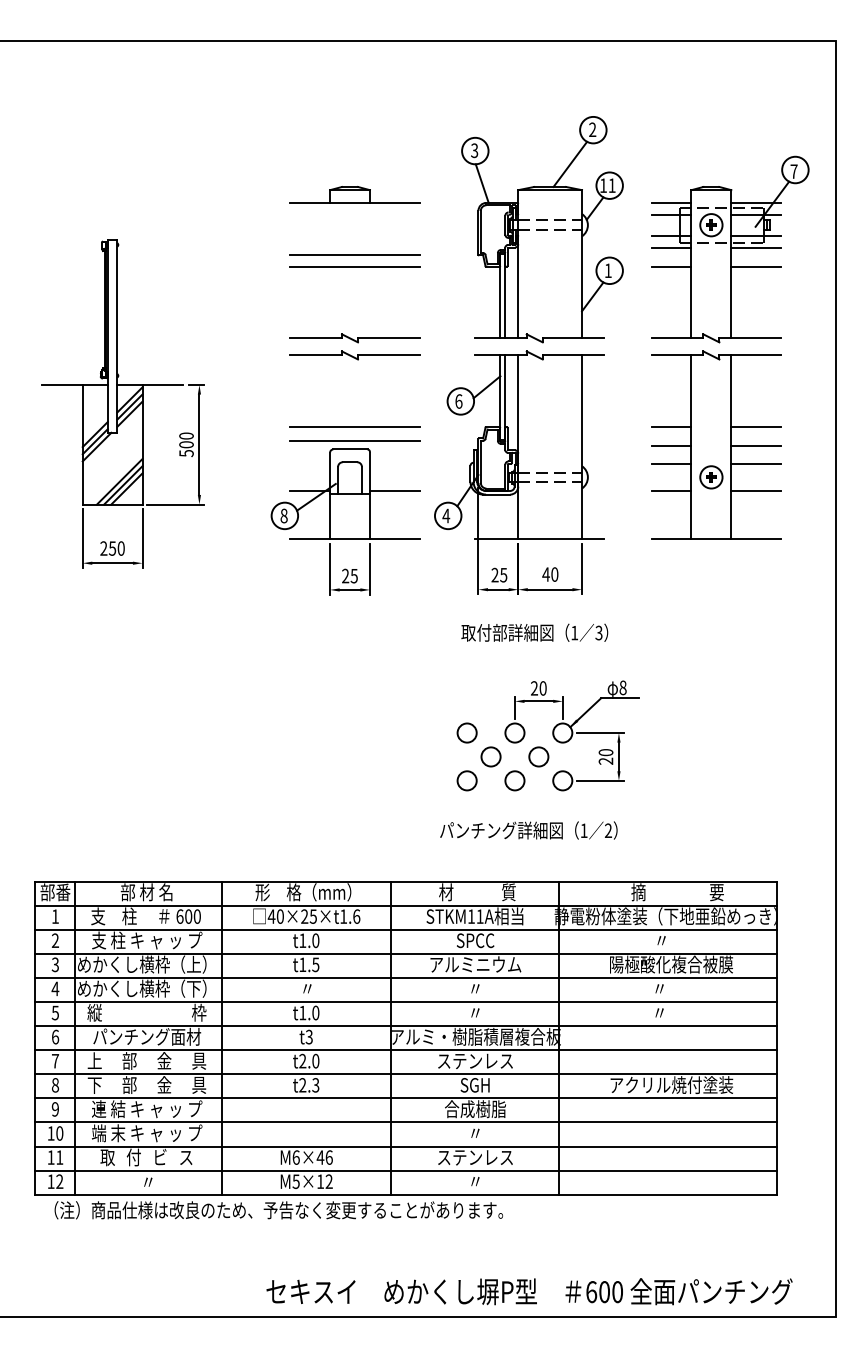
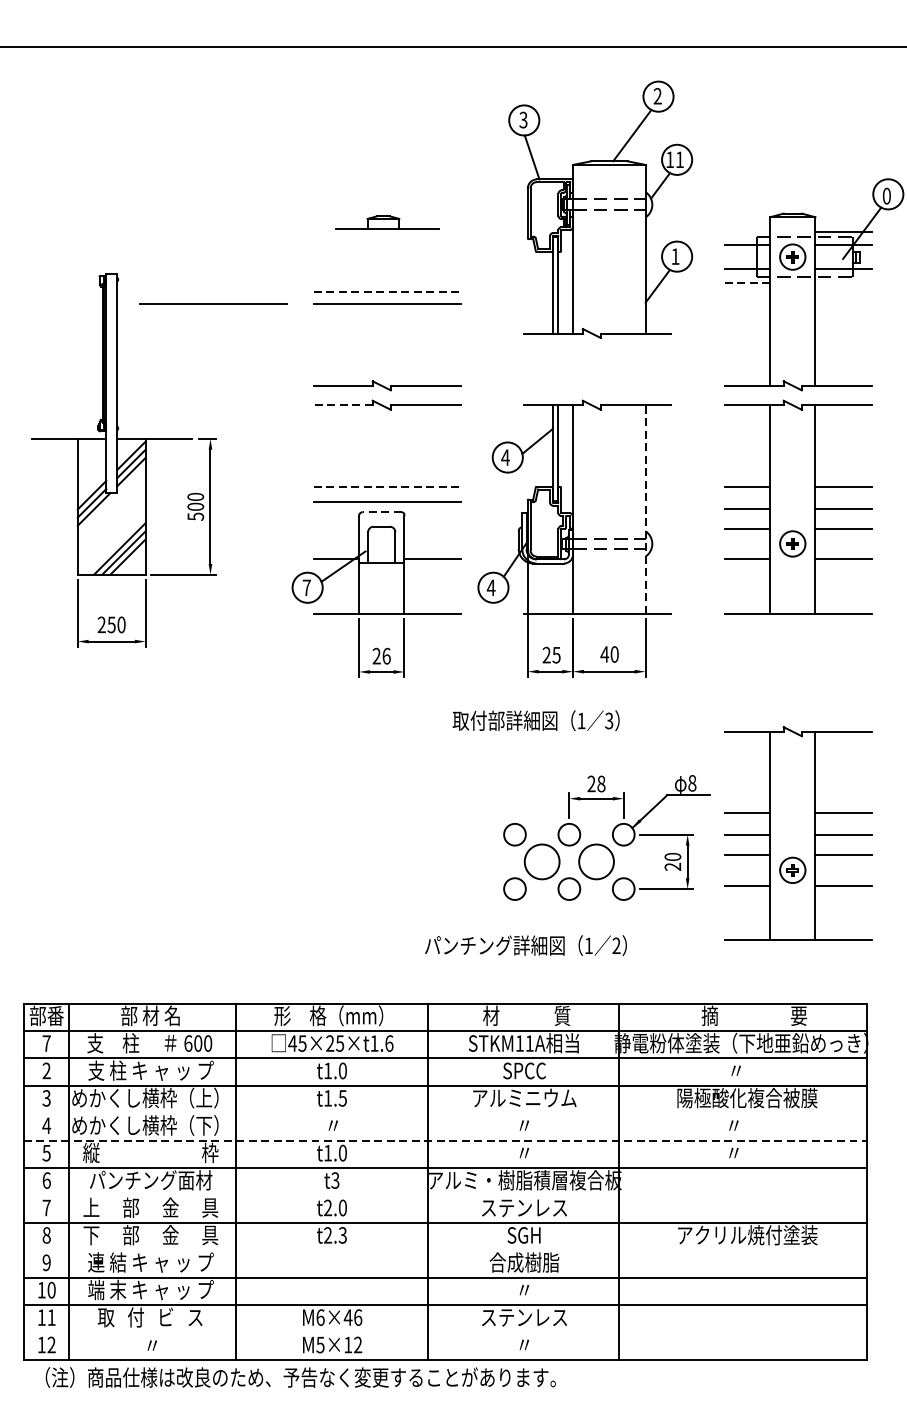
text: (793, 171) -> (886, 196), 7 -> 0
part: (354, 194) -> (386, 222), size x0.7
line: (671, 202) -> (747, 231), removed
part: (542, 229) -> (600, 209), moved
line: (671, 247) -> (747, 282), solid -> dashed
line: (756, 247) -> (844, 282), removed
line: (355, 255) -> (387, 291), solid -> dashed
line: (201, 266) -> (212, 304), added
line: (671, 266) -> (747, 304), removed
line: (756, 266) -> (844, 304), removed
line: (316, 355) -> (343, 405), solid -> dashed
text: (458, 401) -> (505, 457), 6 -> 4
line: (355, 427) -> (387, 487), solid -> dashed
line: (582, 447) -> (646, 509), solid -> dashed
line: (349, 449) -> (381, 512), solid -> dashed
text: (283, 515) -> (306, 587), 8 -> 7
text: (353, 575) -> (385, 655), 25 -> 26
text: (534, 632) -> (535, 720), moved
text: (542, 688) -> (600, 784), 20 -> 28
part: (716, 731) -> (798, 832), added
circle: (490, 756) -> (541, 861), size x1.6
circle: (538, 756) -> (596, 861), size x1.6
text: (528, 830) -> (525, 945), moved
text: (55, 916) -> (46, 1043), 1 -> 7
text: (279, 916) -> (301, 1043), 40×25×t1.6 -> 45×25×t1.6
line: (405, 977) -> (444, 1112), removed
line: (406, 1002) -> (445, 1141), solid -> dashed
line: (405, 1050) -> (444, 1195), removed
line: (405, 1098) -> (444, 1250), removed
line: (405, 1170) -> (444, 1332), removed

